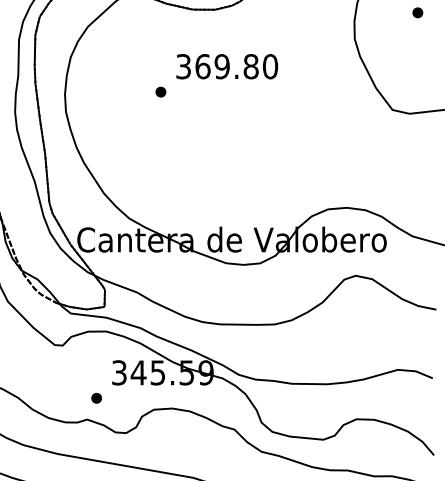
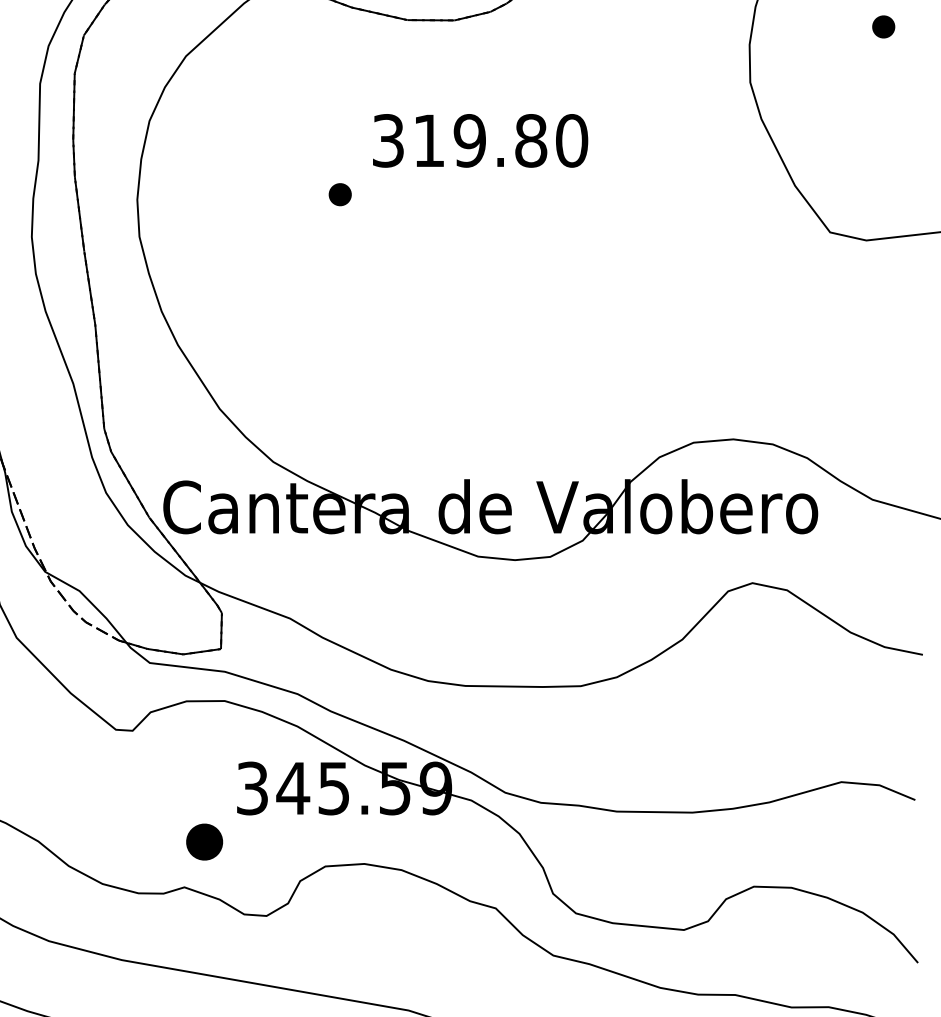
text: (202, 66) -> (428, 140), 369.80 -> 319.80
part: (96, 398) -> (203, 842), size x1.6

